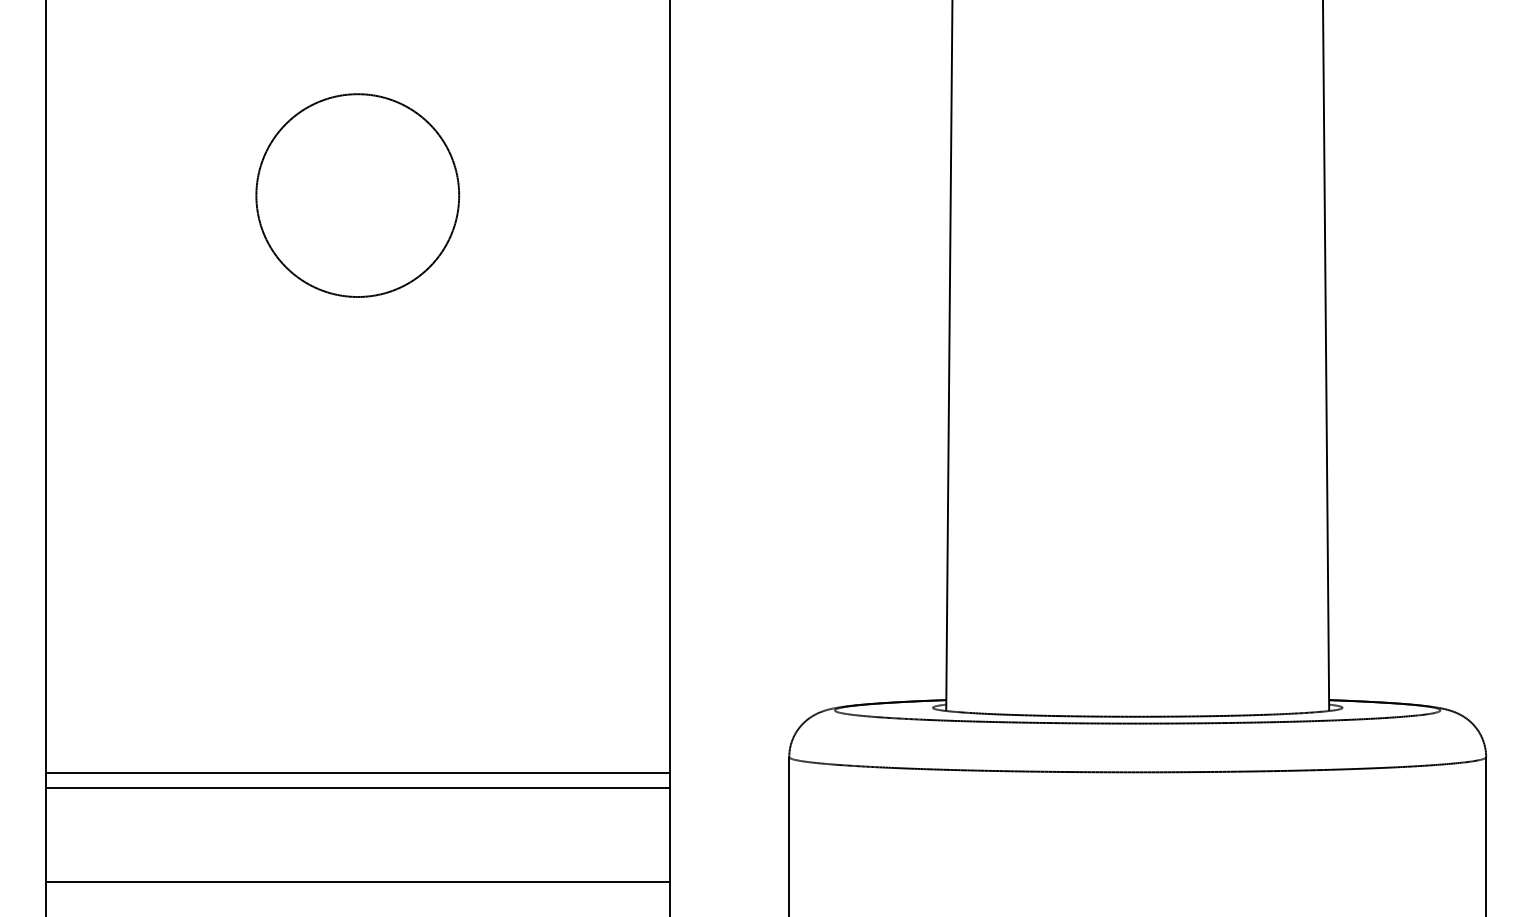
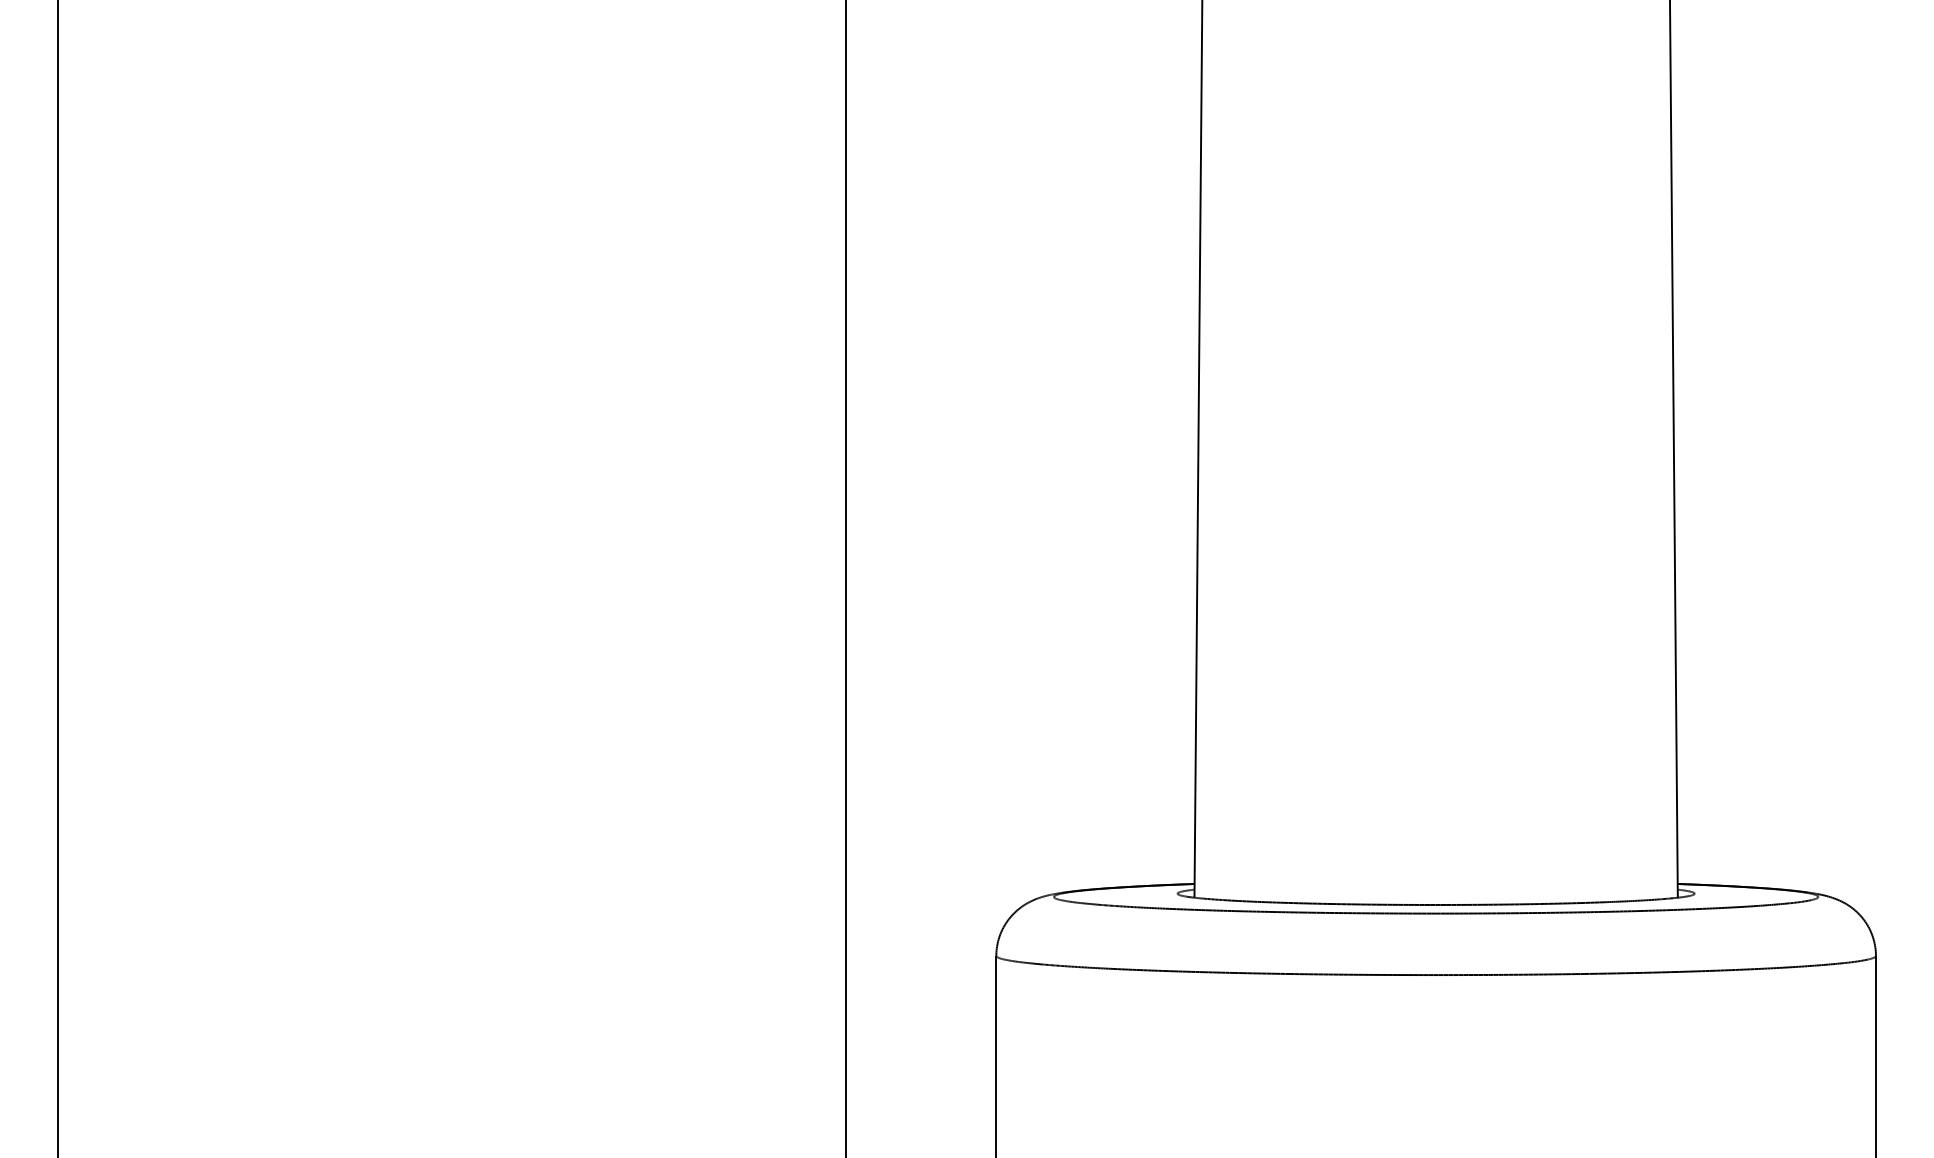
circle: (357, 195) -> (451, 246), removed
line: (357, 772) -> (451, 975), removed
line: (357, 788) -> (451, 995), removed
line: (357, 881) -> (451, 1113), removed

